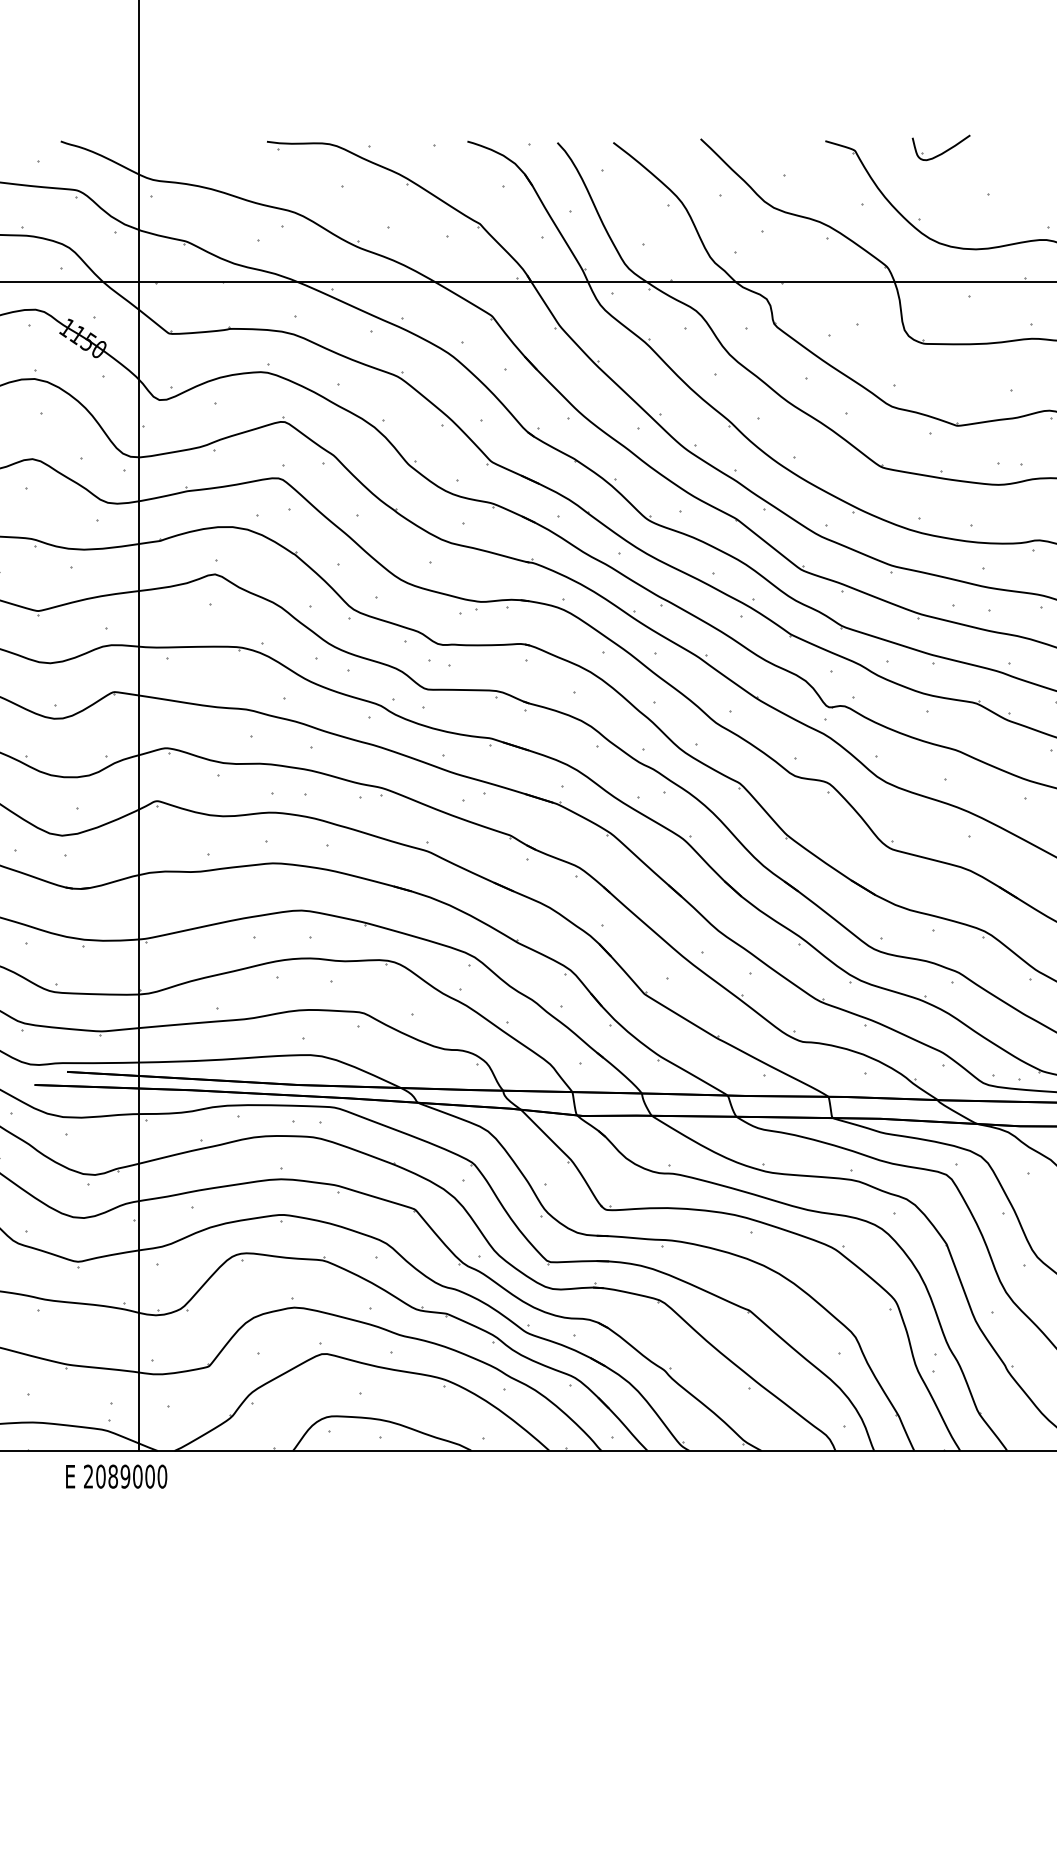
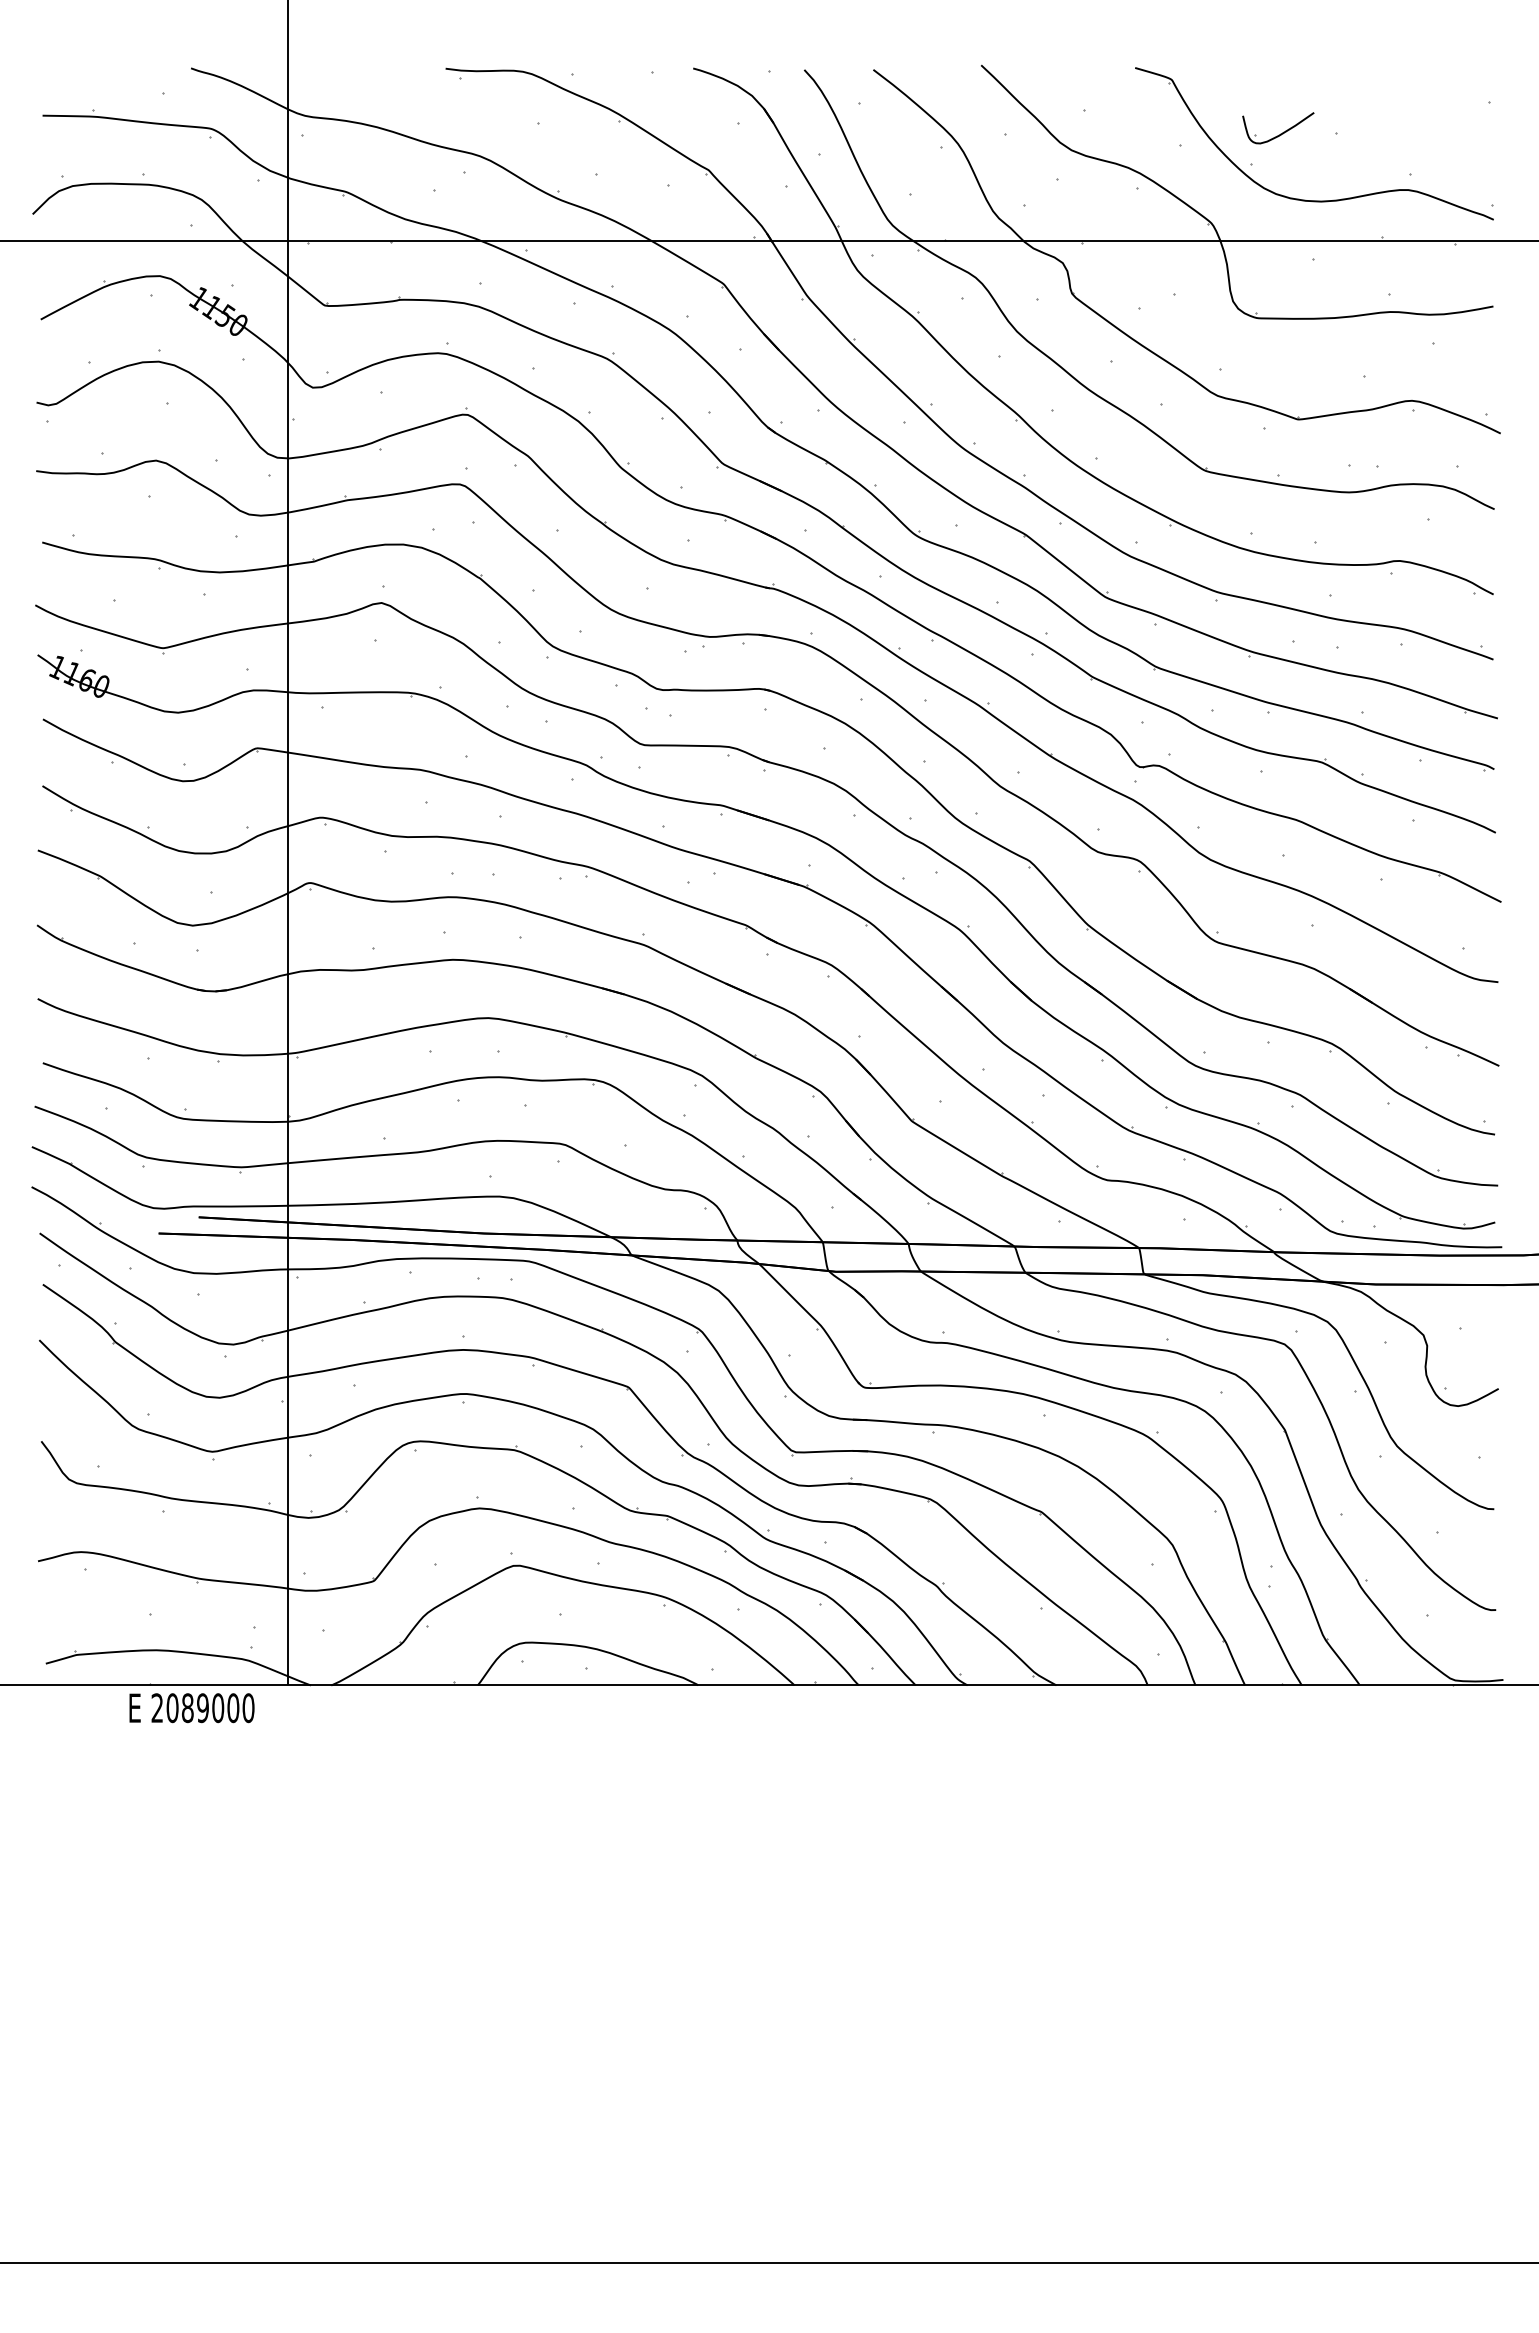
part: (941, 148) -> (1278, 128), moved
text: (116, 1476) -> (191, 1708), moved

